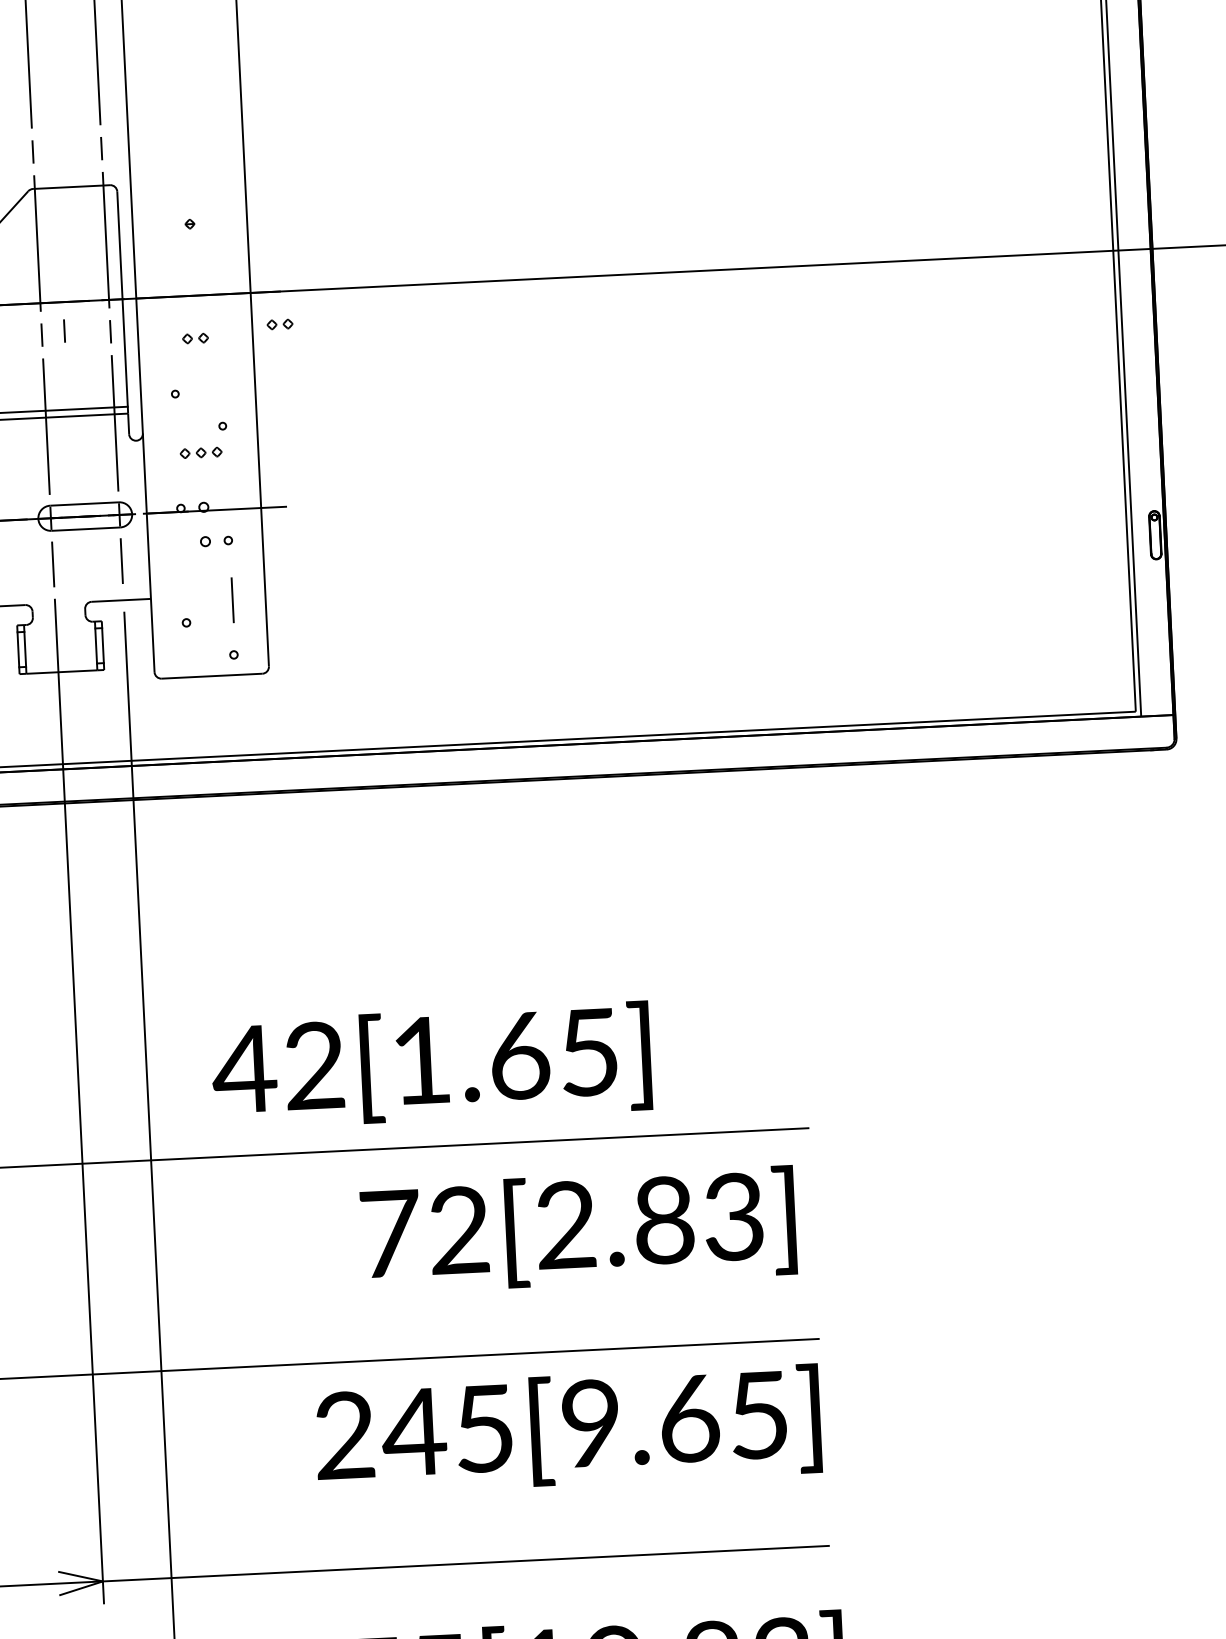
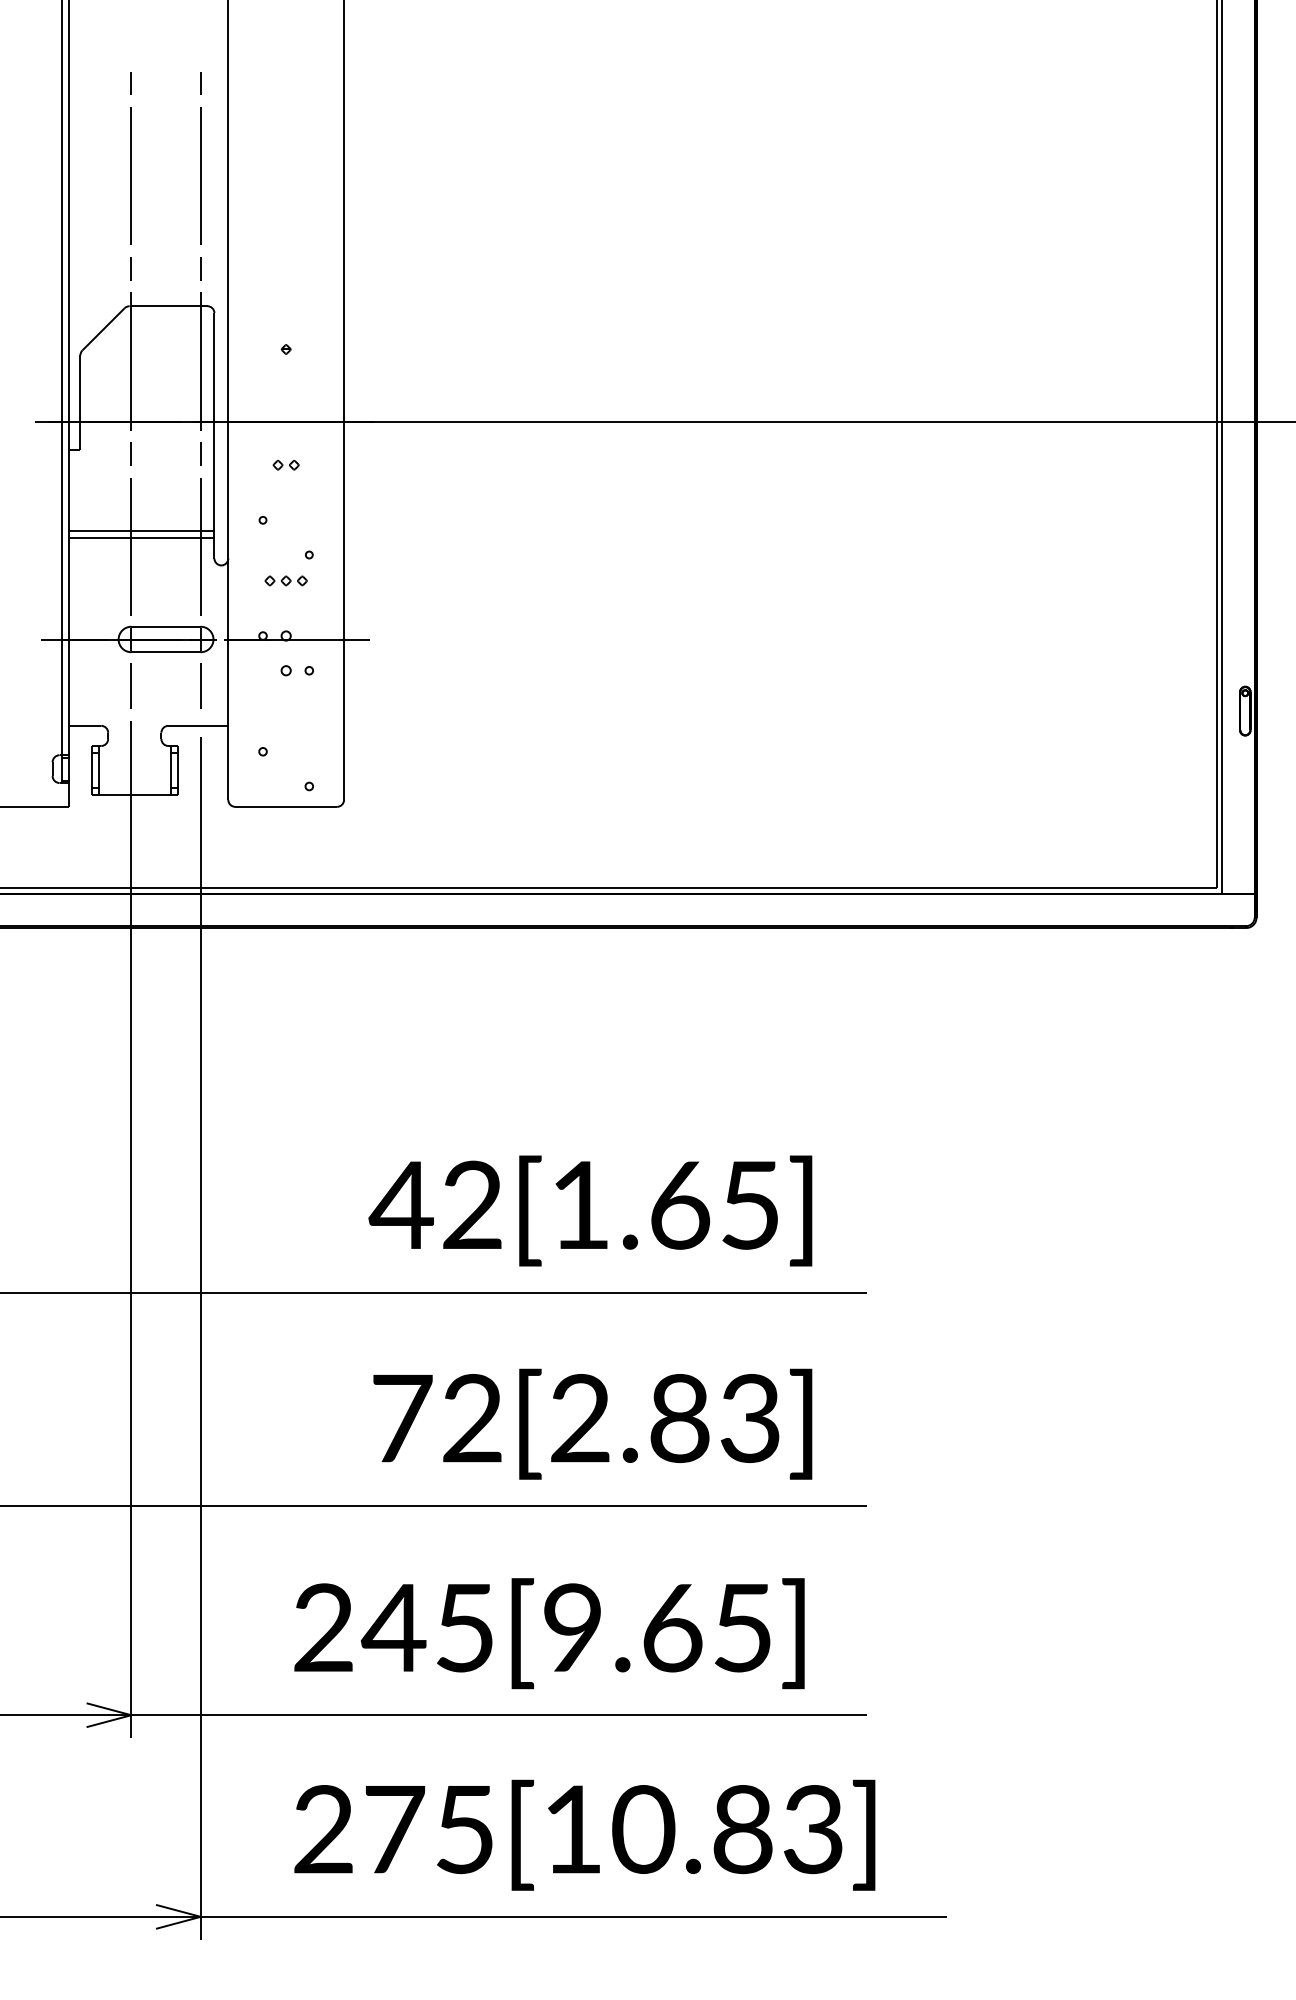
part: (279, 324) -> (371, 455), removed
line: (63, 330) -> (153, 450), removed
line: (232, 599) -> (310, 730), removed
text: (431, 1065) -> (590, 1210), moved
text: (578, 1229) -> (592, 1423), moved
text: (568, 1430) -> (549, 1633), moved

